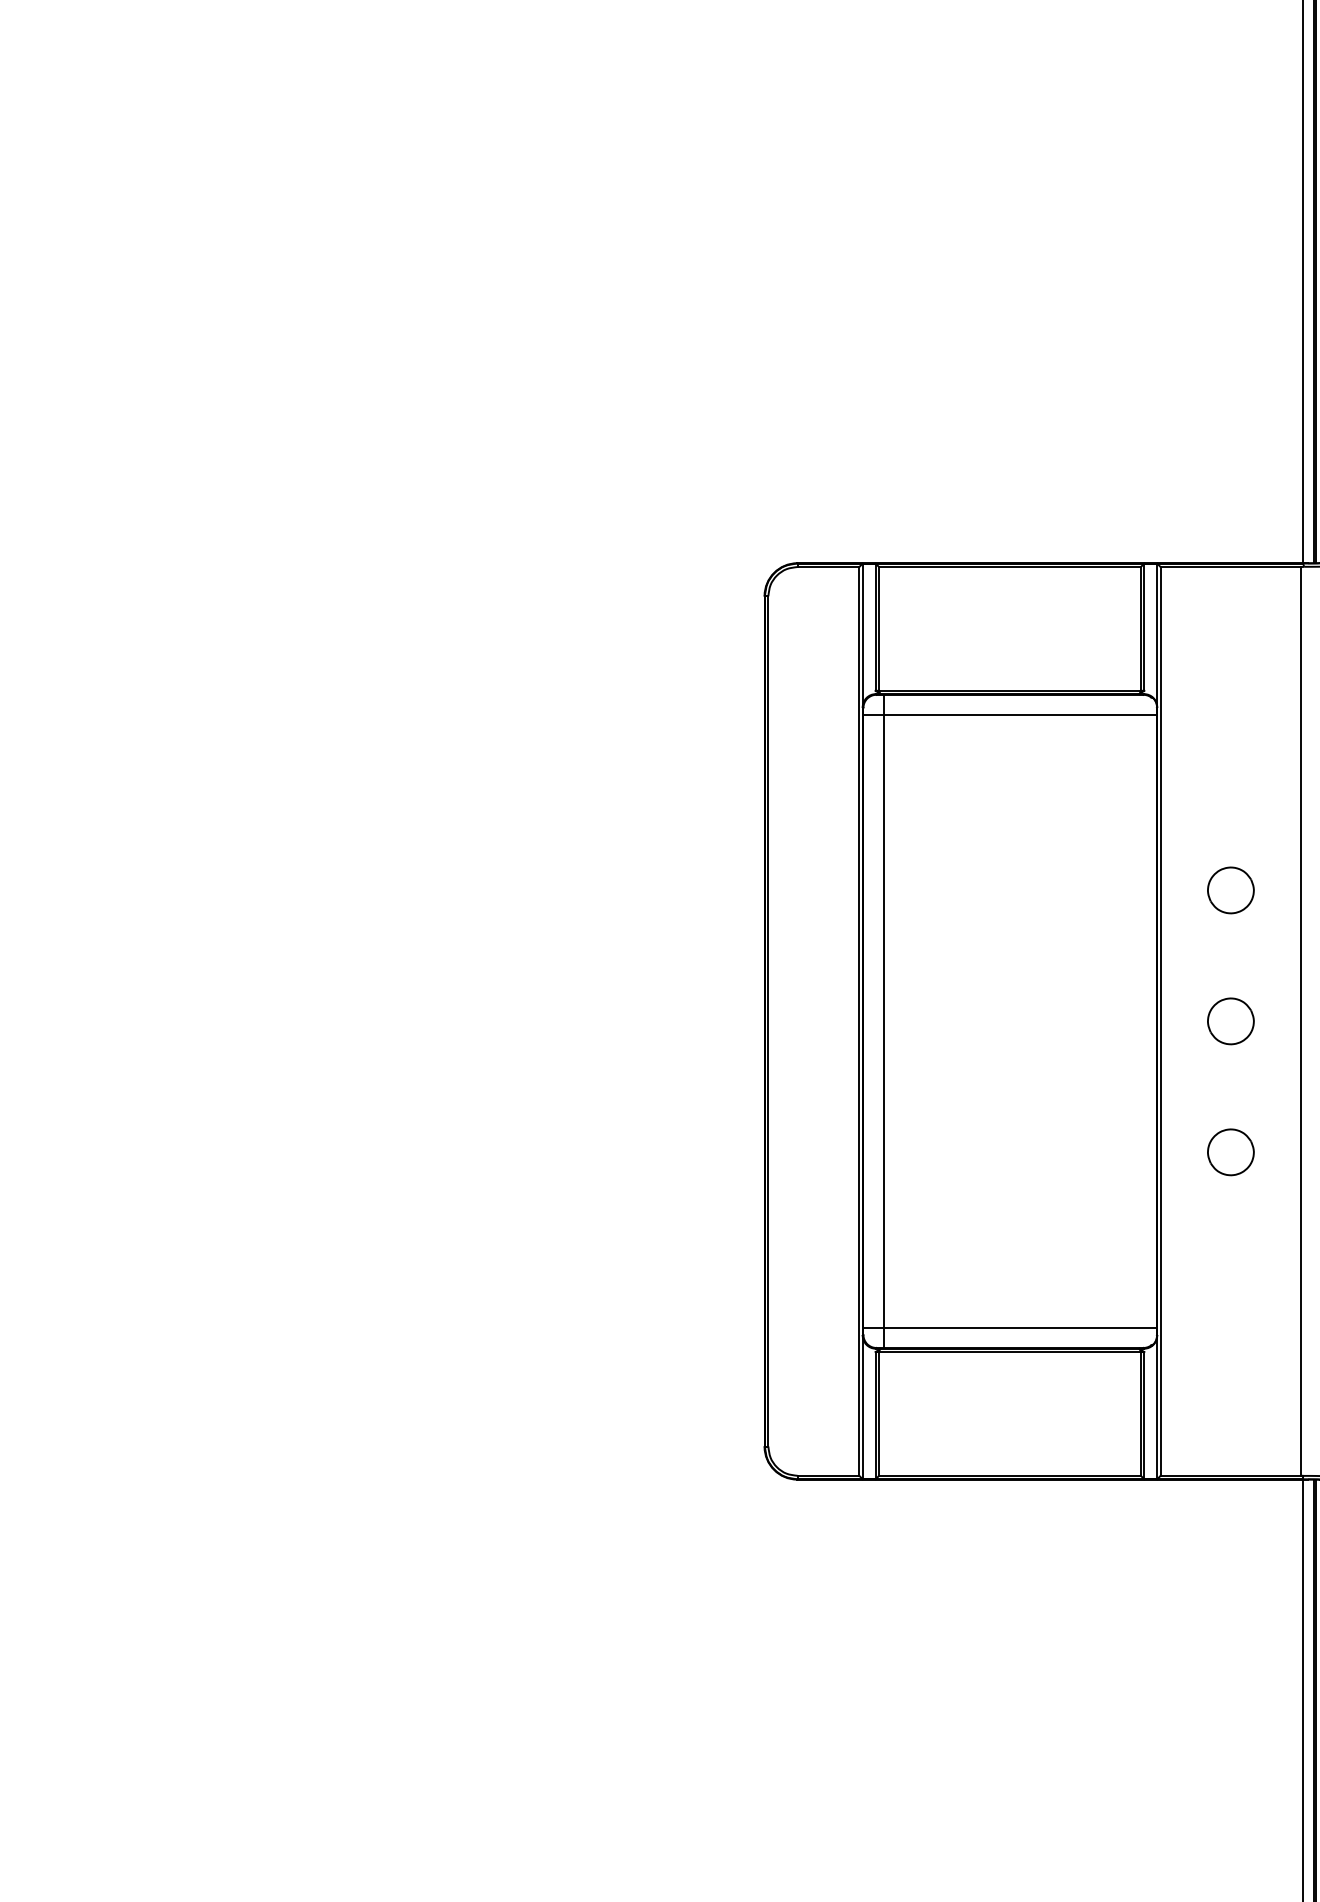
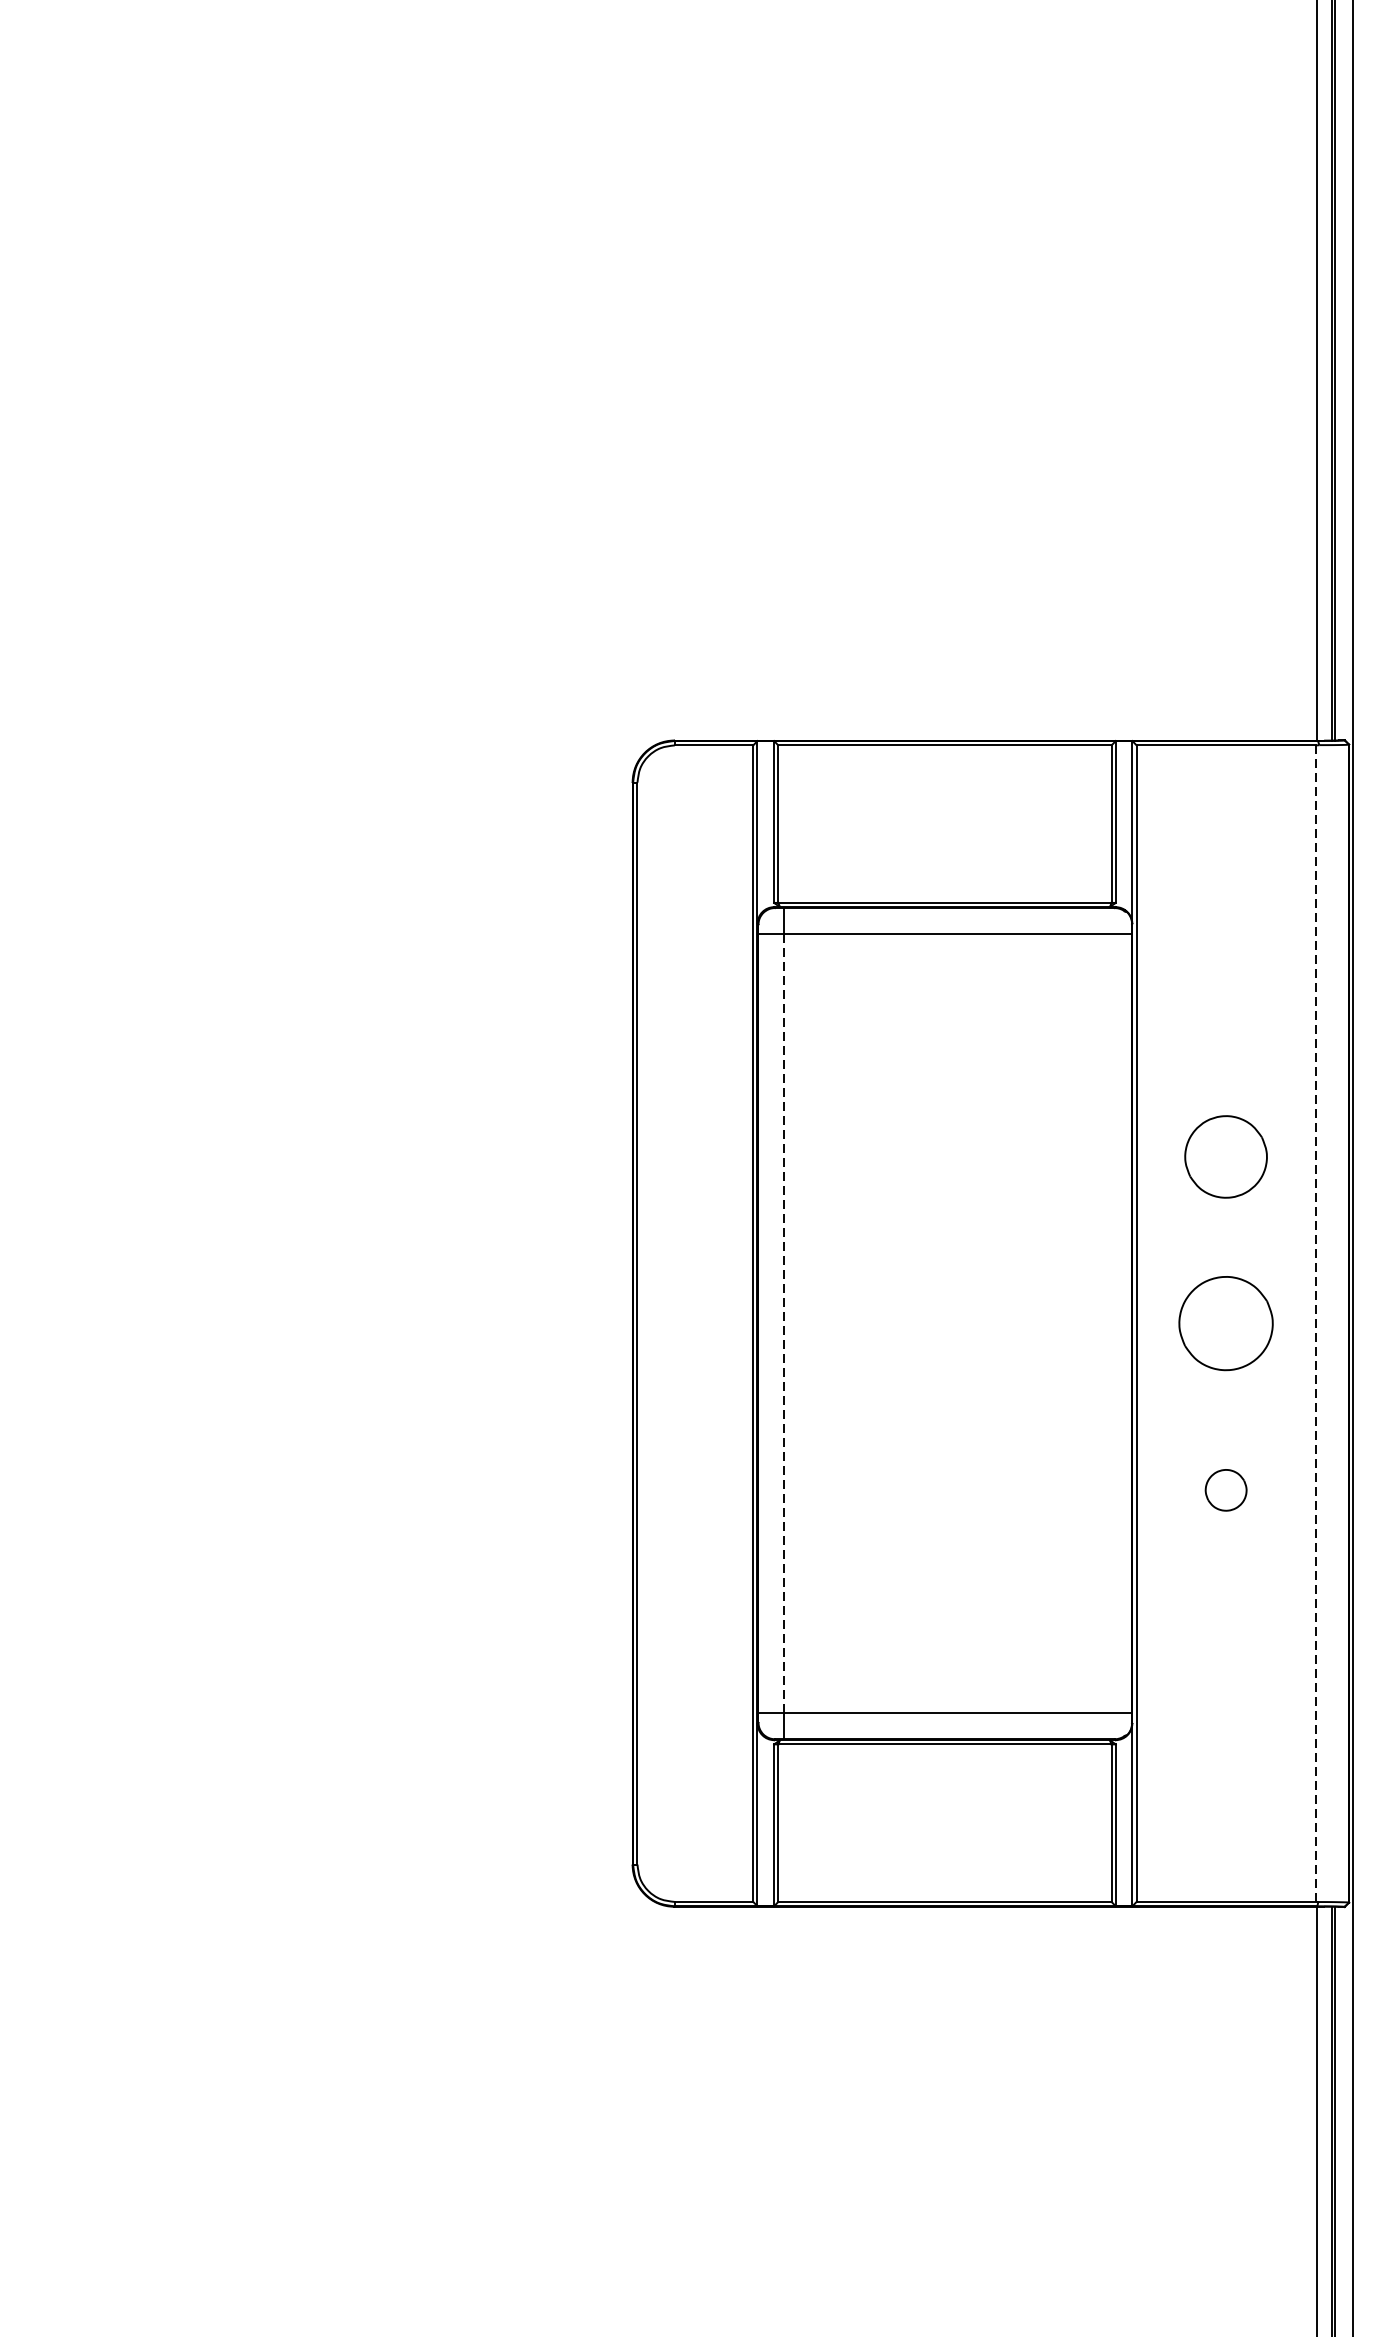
part: (1230, 890) -> (1225, 1157), size x1.4
line: (883, 1020) -> (783, 1322), solid -> dashed
line: (1301, 1020) -> (1315, 1322), solid -> dashed
part: (1230, 1021) -> (1225, 1323), size x1.6
part: (1230, 1152) -> (1225, 1490), size x0.7

